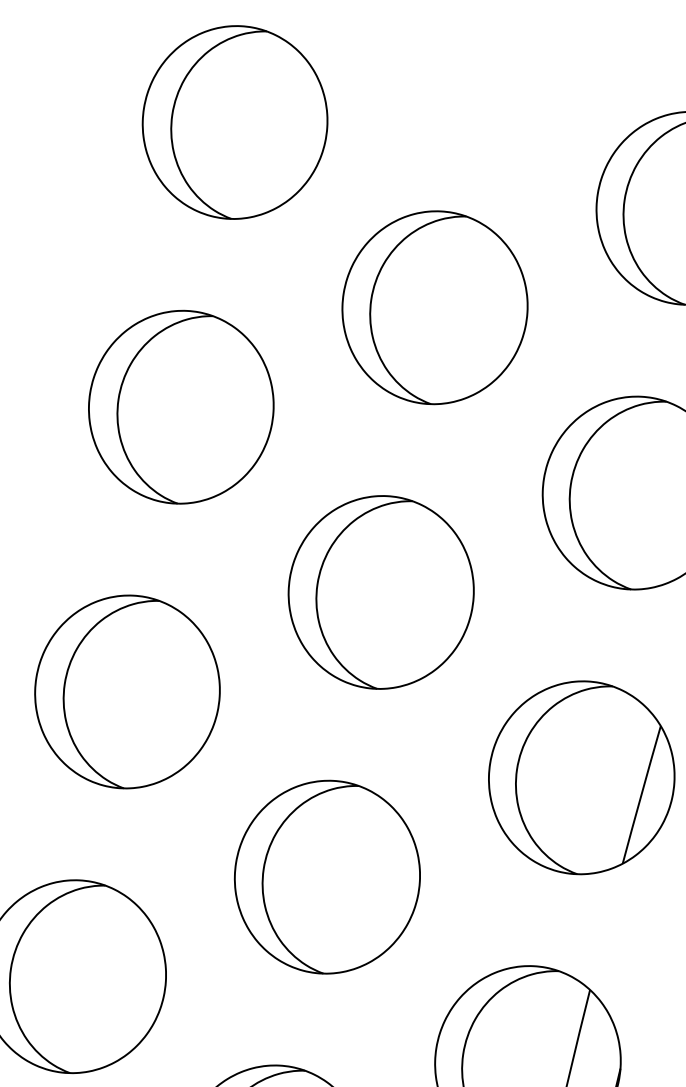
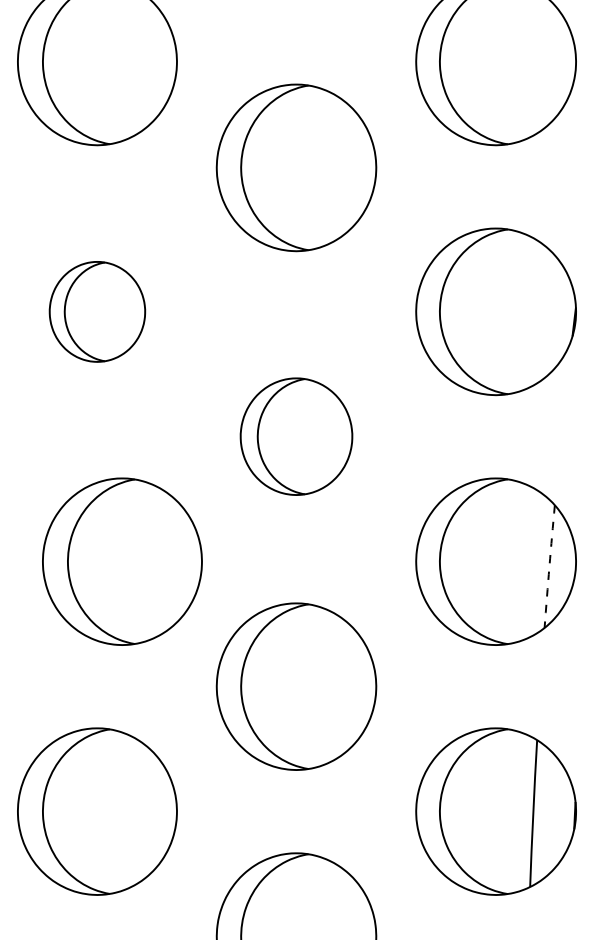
part: (435, 307) -> (296, 167), moved
part: (181, 406) -> (97, 311), size x0.6
part: (381, 592) -> (296, 436), size x0.7
part: (127, 691) -> (122, 561), moved
arc: (641, 794) -> (549, 566), solid -> dashed

